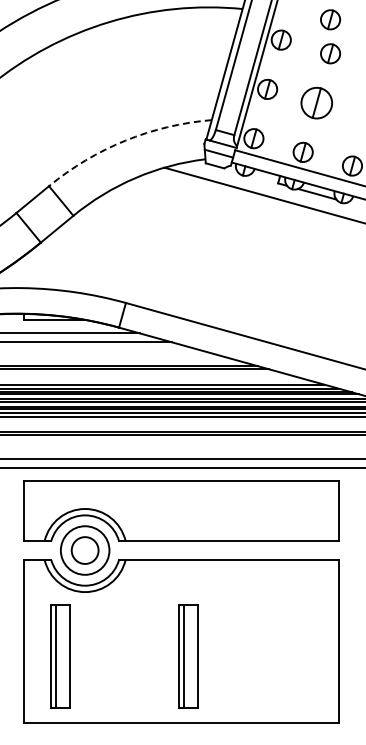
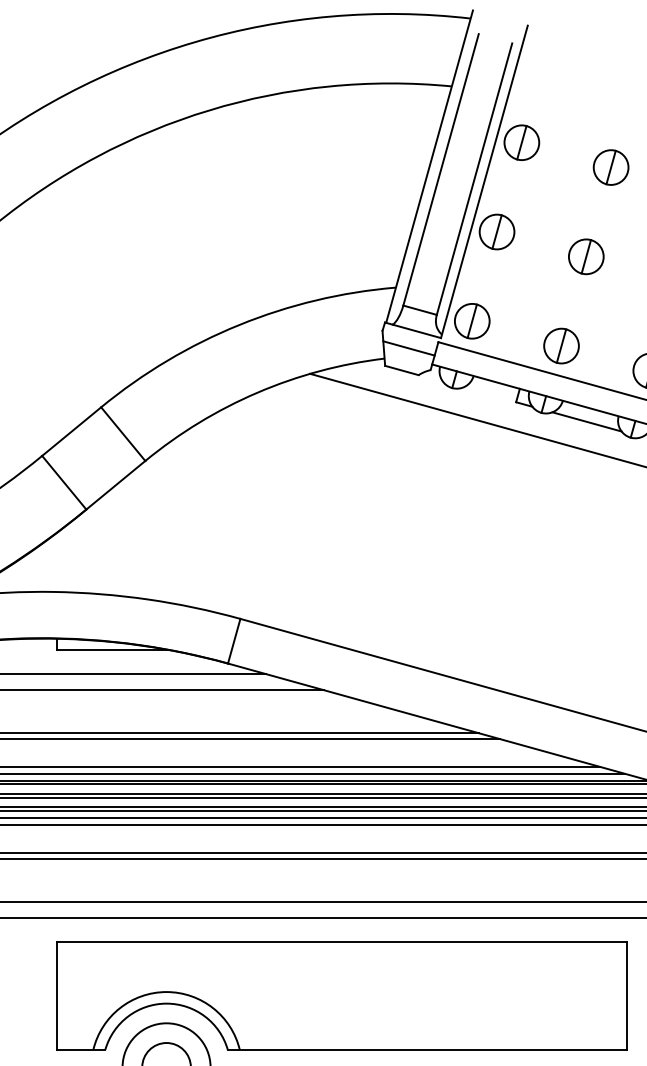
part: (330, 19) -> (610, 105), removed
part: (316, 102) -> (585, 255), size x0.62
arc: (125, 140) -> (239, 324), dashed -> solid

